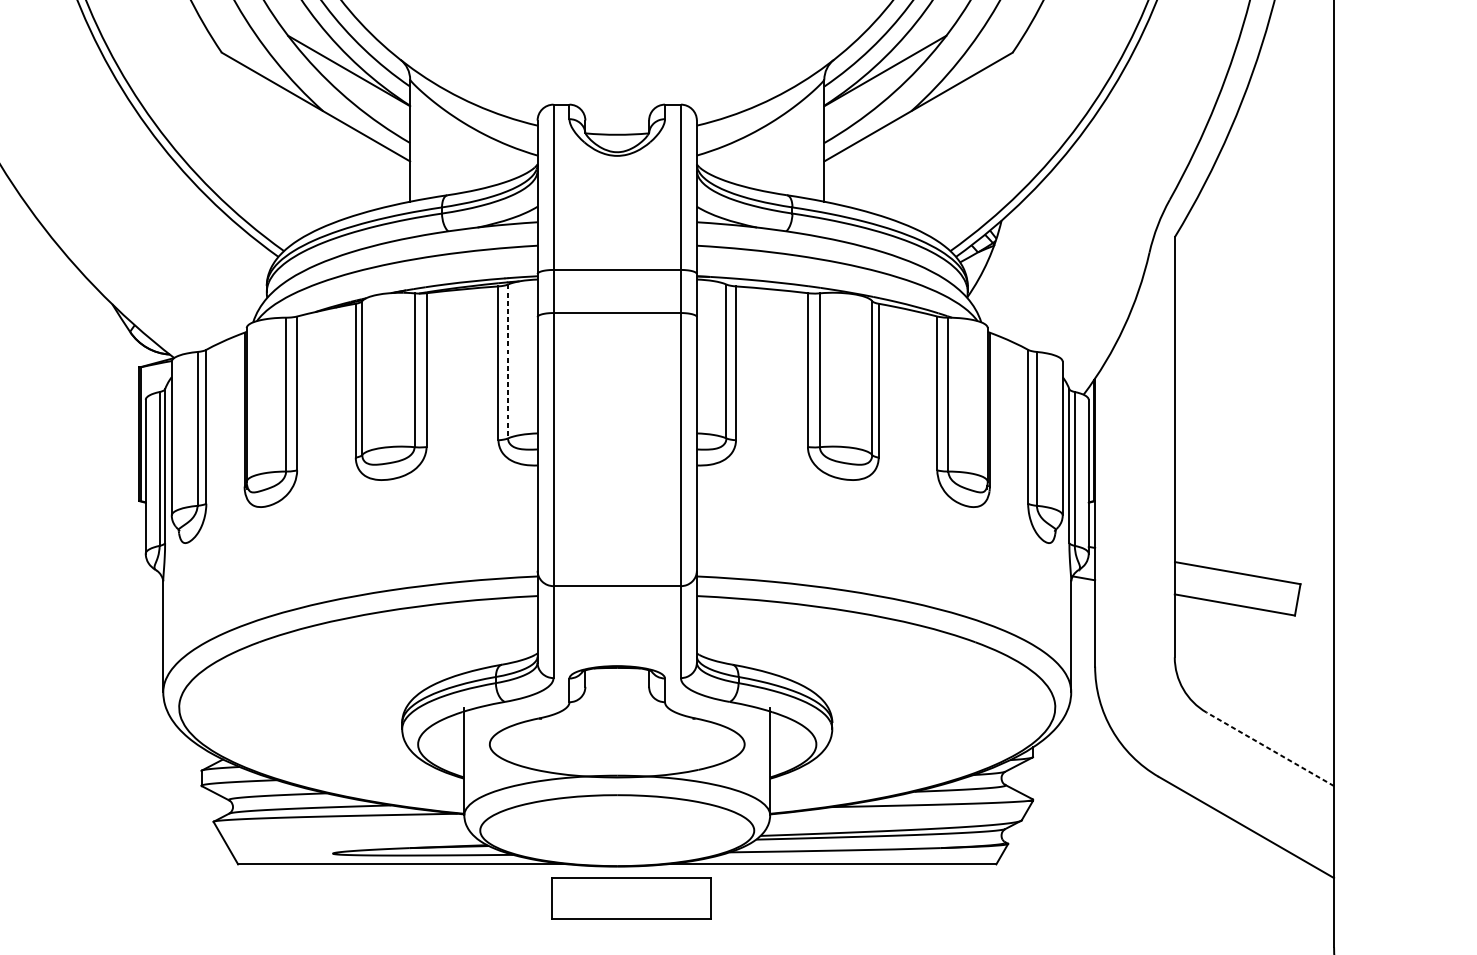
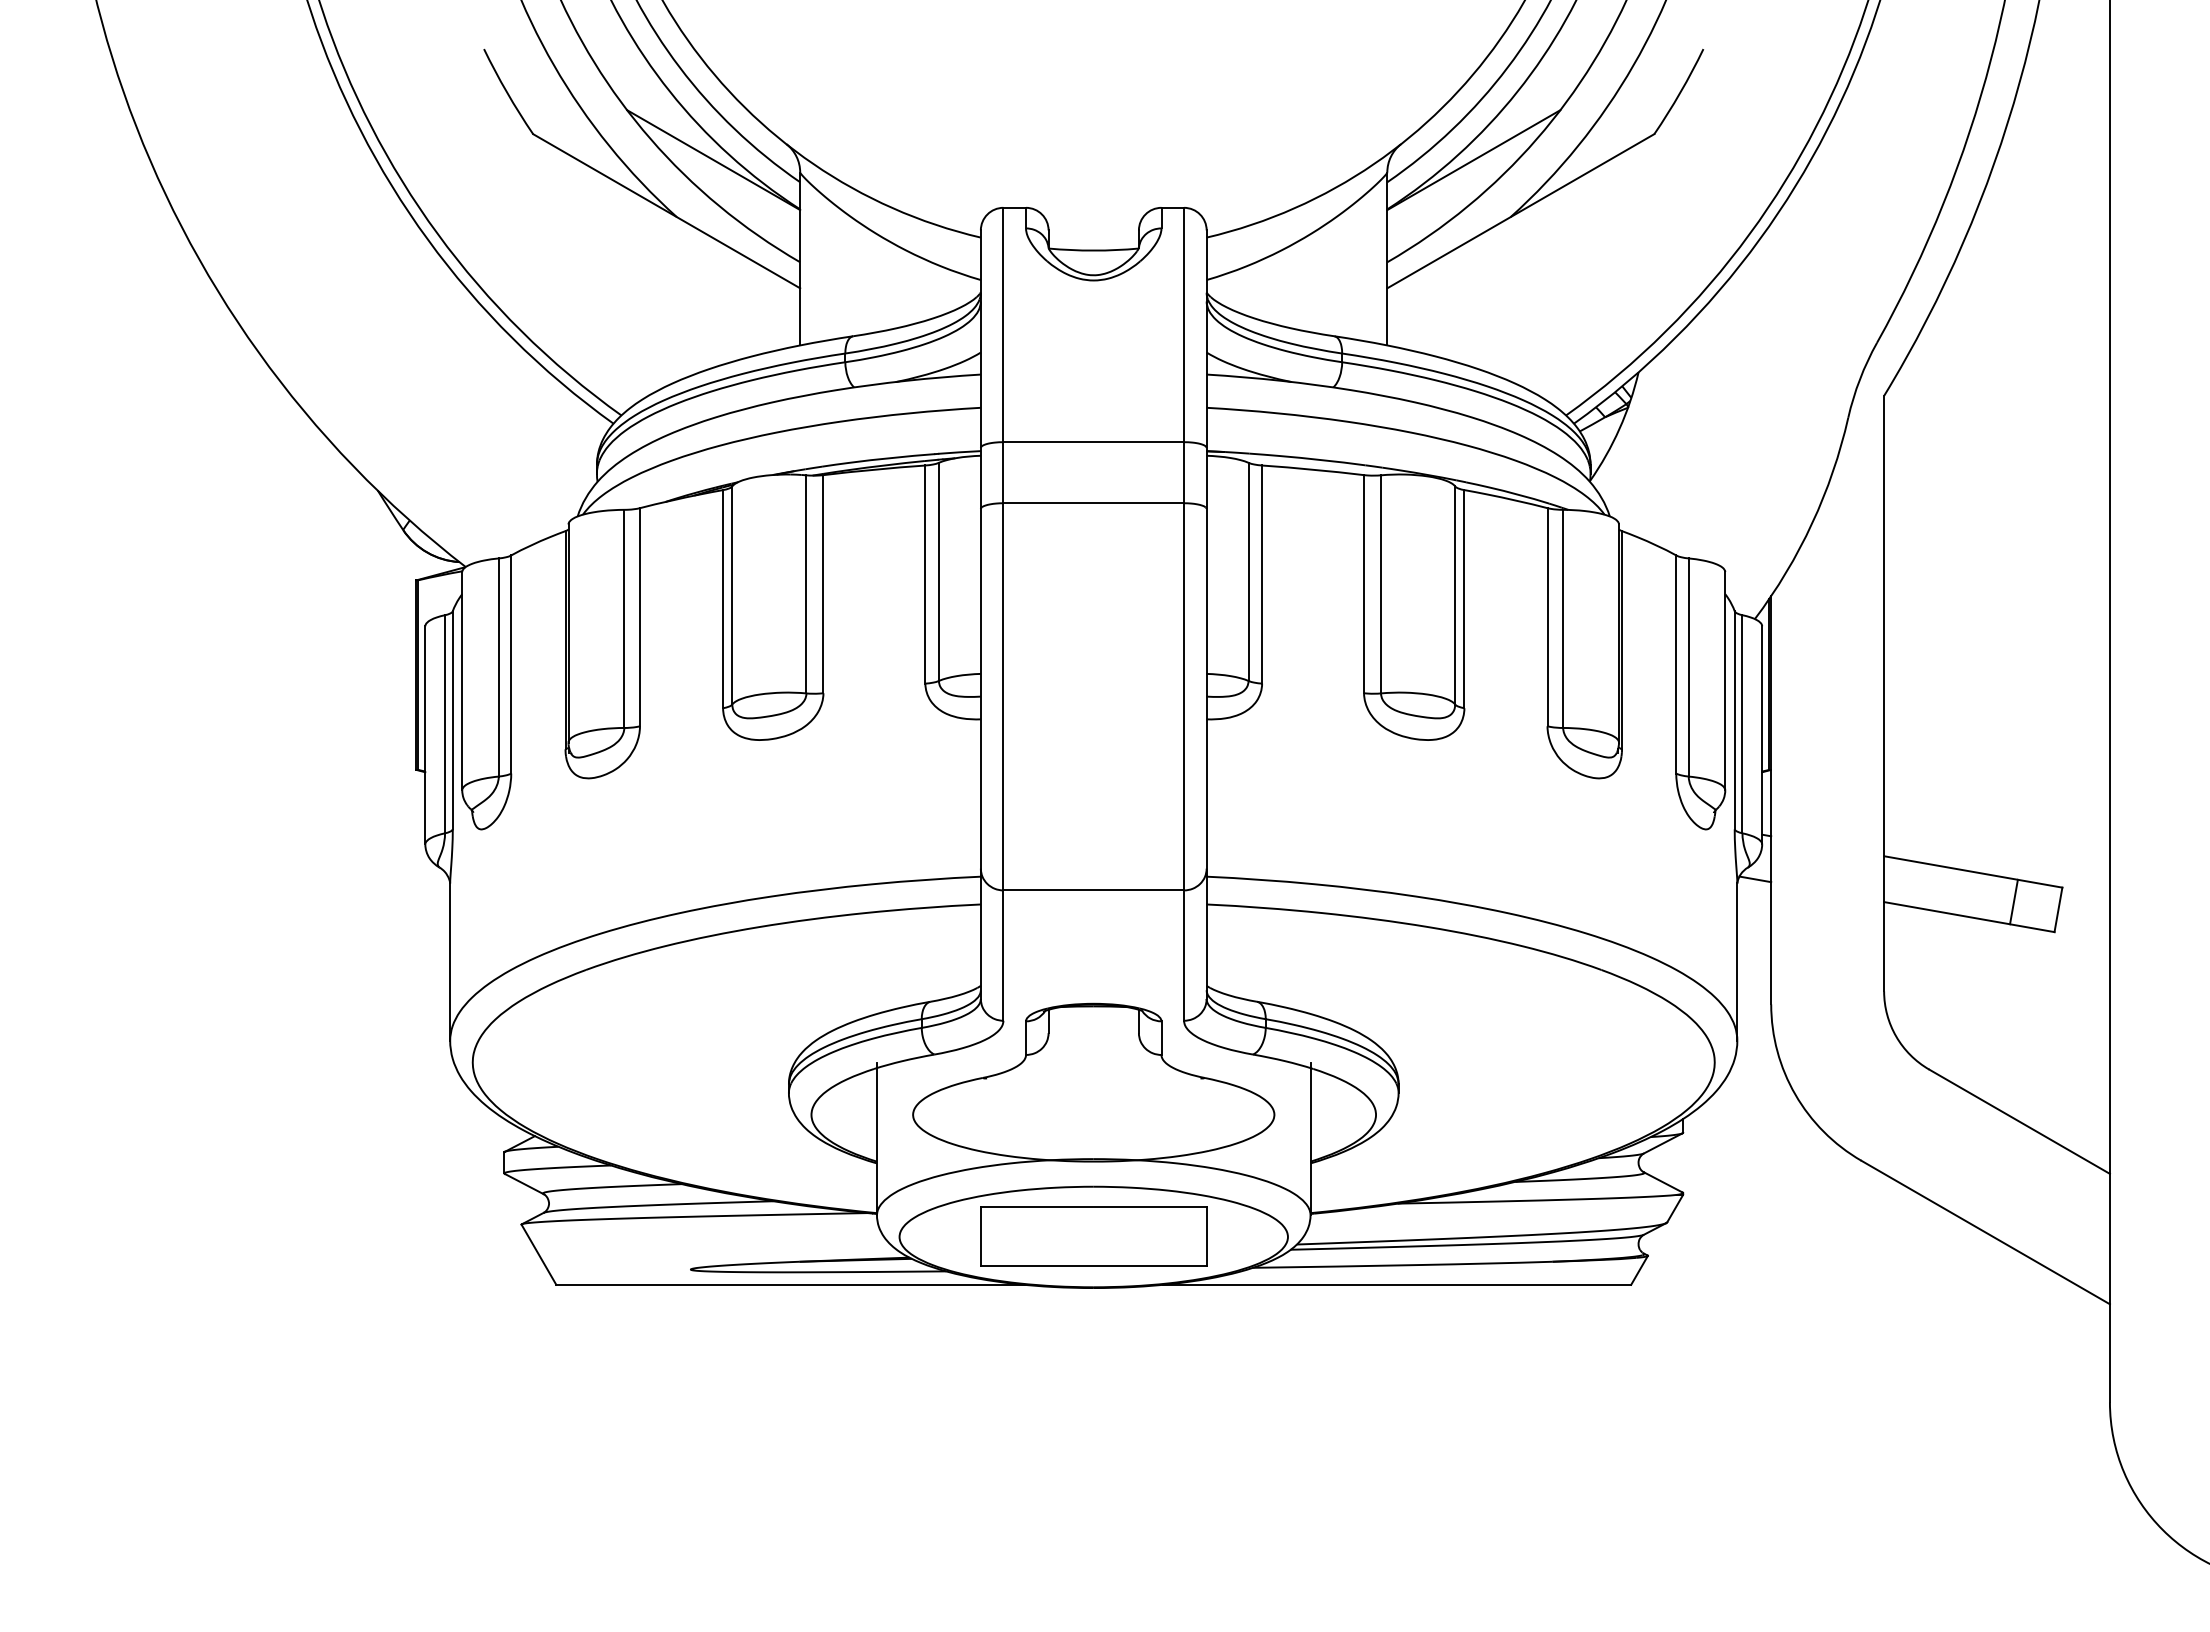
line: (507, 361) -> (938, 572), dashed -> solid
line: (1266, 593) -> (2013, 901), added
line: (1270, 749) -> (2019, 1121), dashed -> solid
part: (631, 898) -> (1093, 1236), moved

